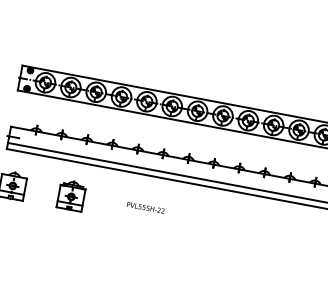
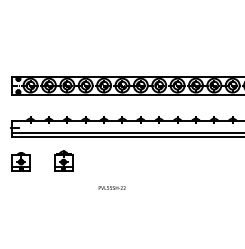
text: (144, 206) -> (111, 187), moved

